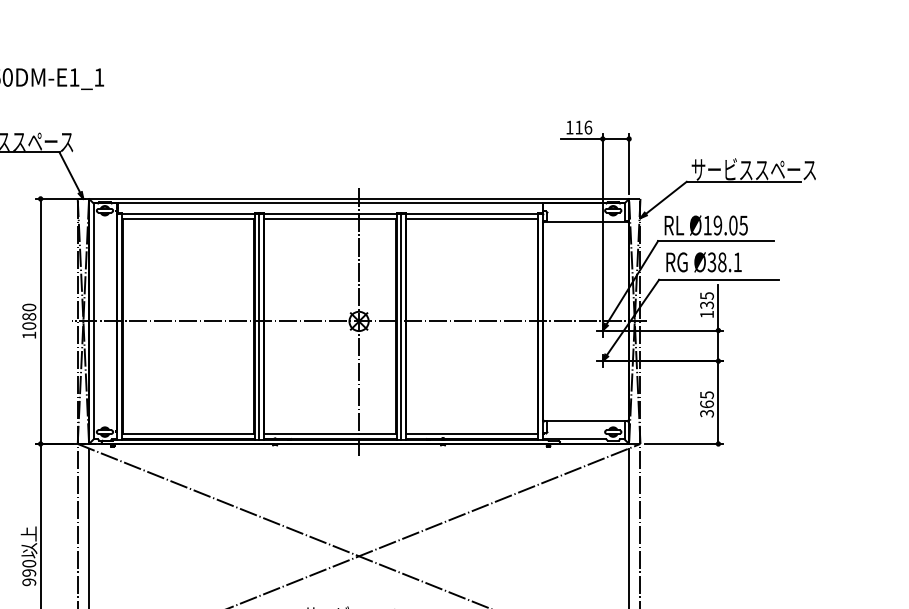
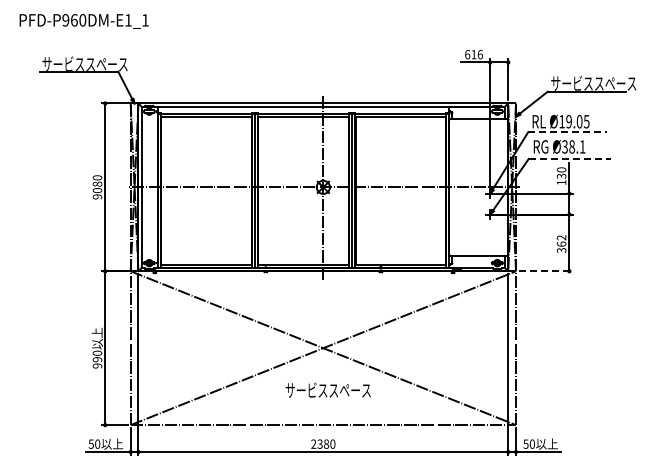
text: (569, 127) -> (467, 54), 116 -> 616
line: (715, 241) -> (567, 132), solid -> dashed
line: (719, 279) -> (570, 158), solid -> dashed
text: (706, 295) -> (561, 169), 135 -> 130
text: (29, 334) -> (97, 196), 1080 -> 9080
text: (706, 394) -> (561, 237), 365 -> 362
line: (683, 444) -> (545, 271), solid -> dashed

